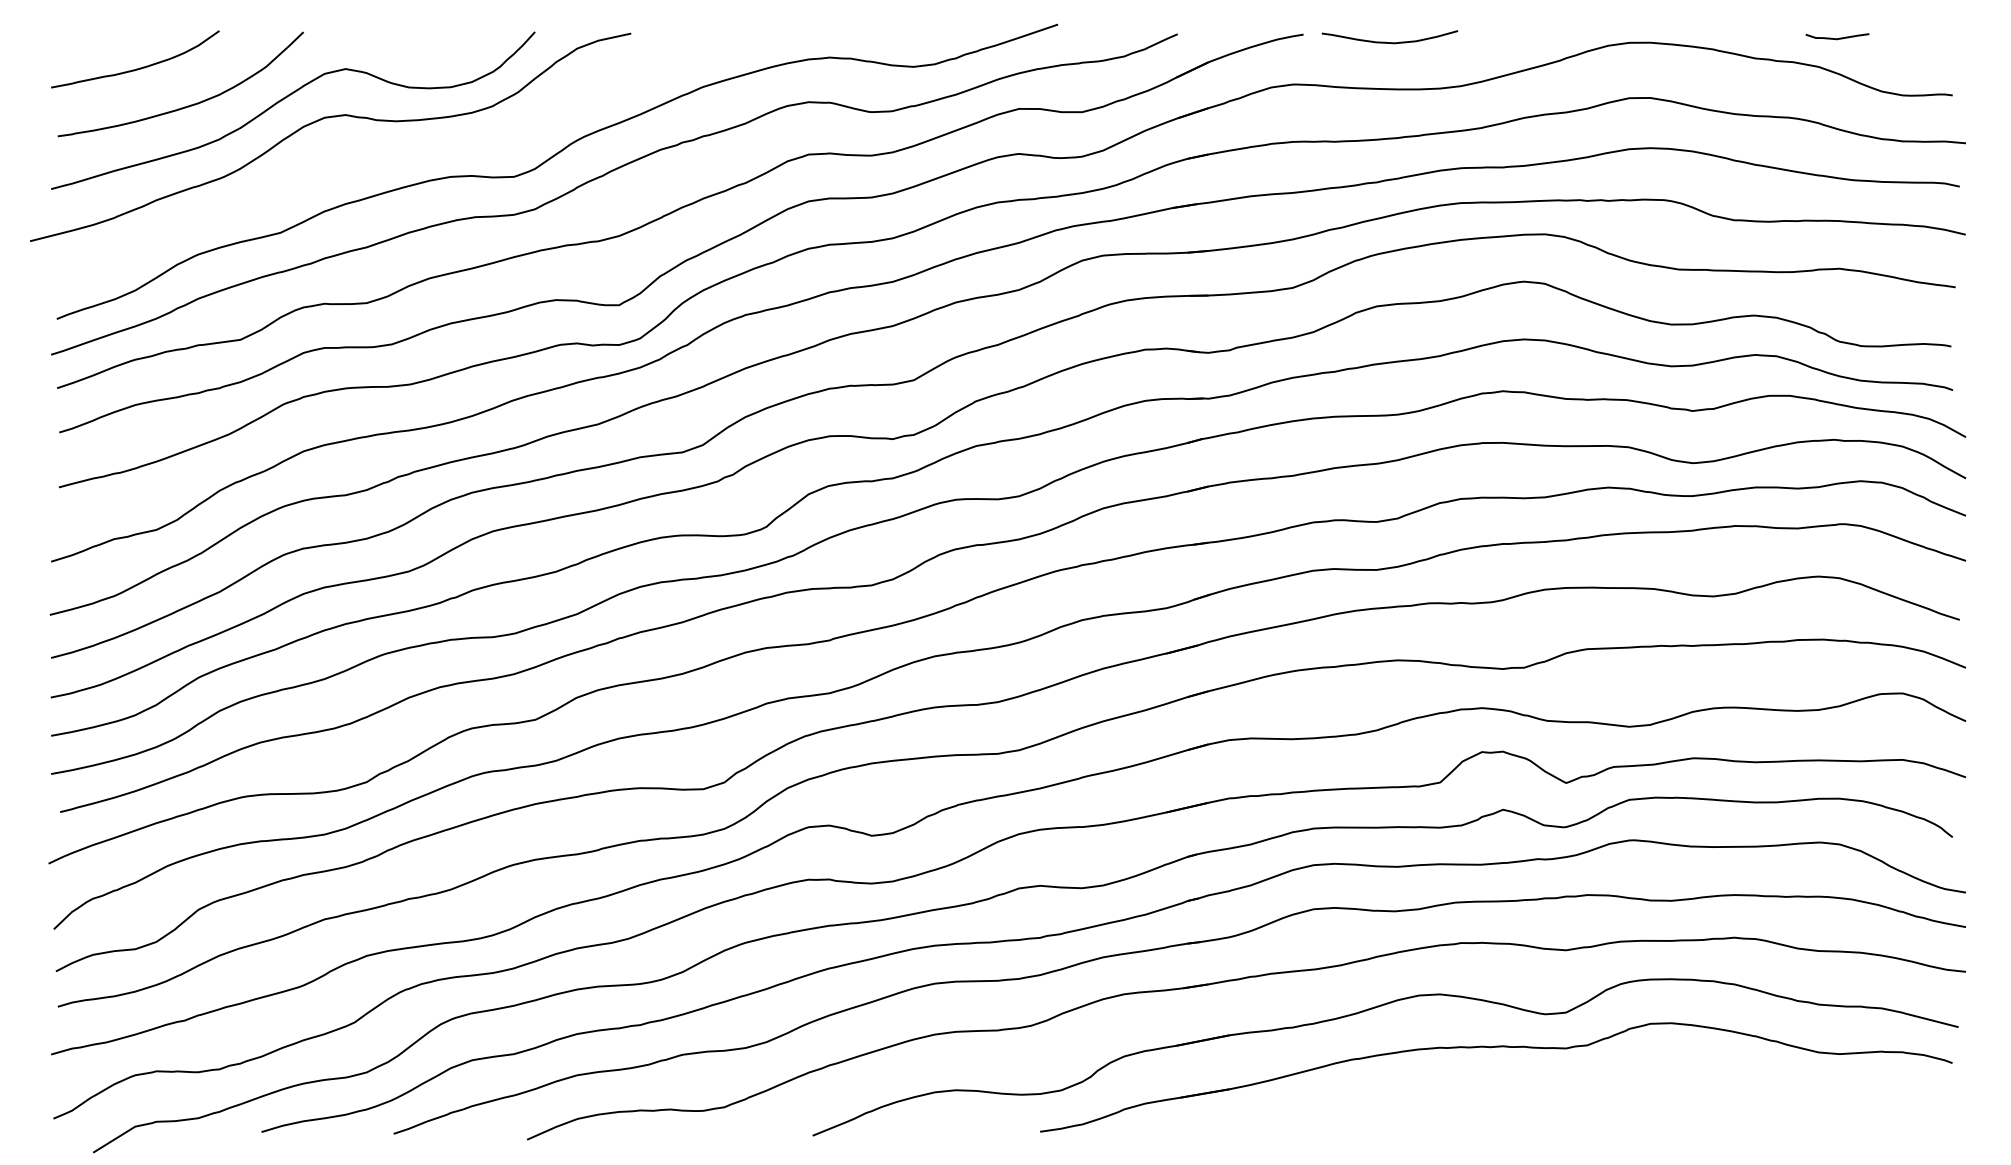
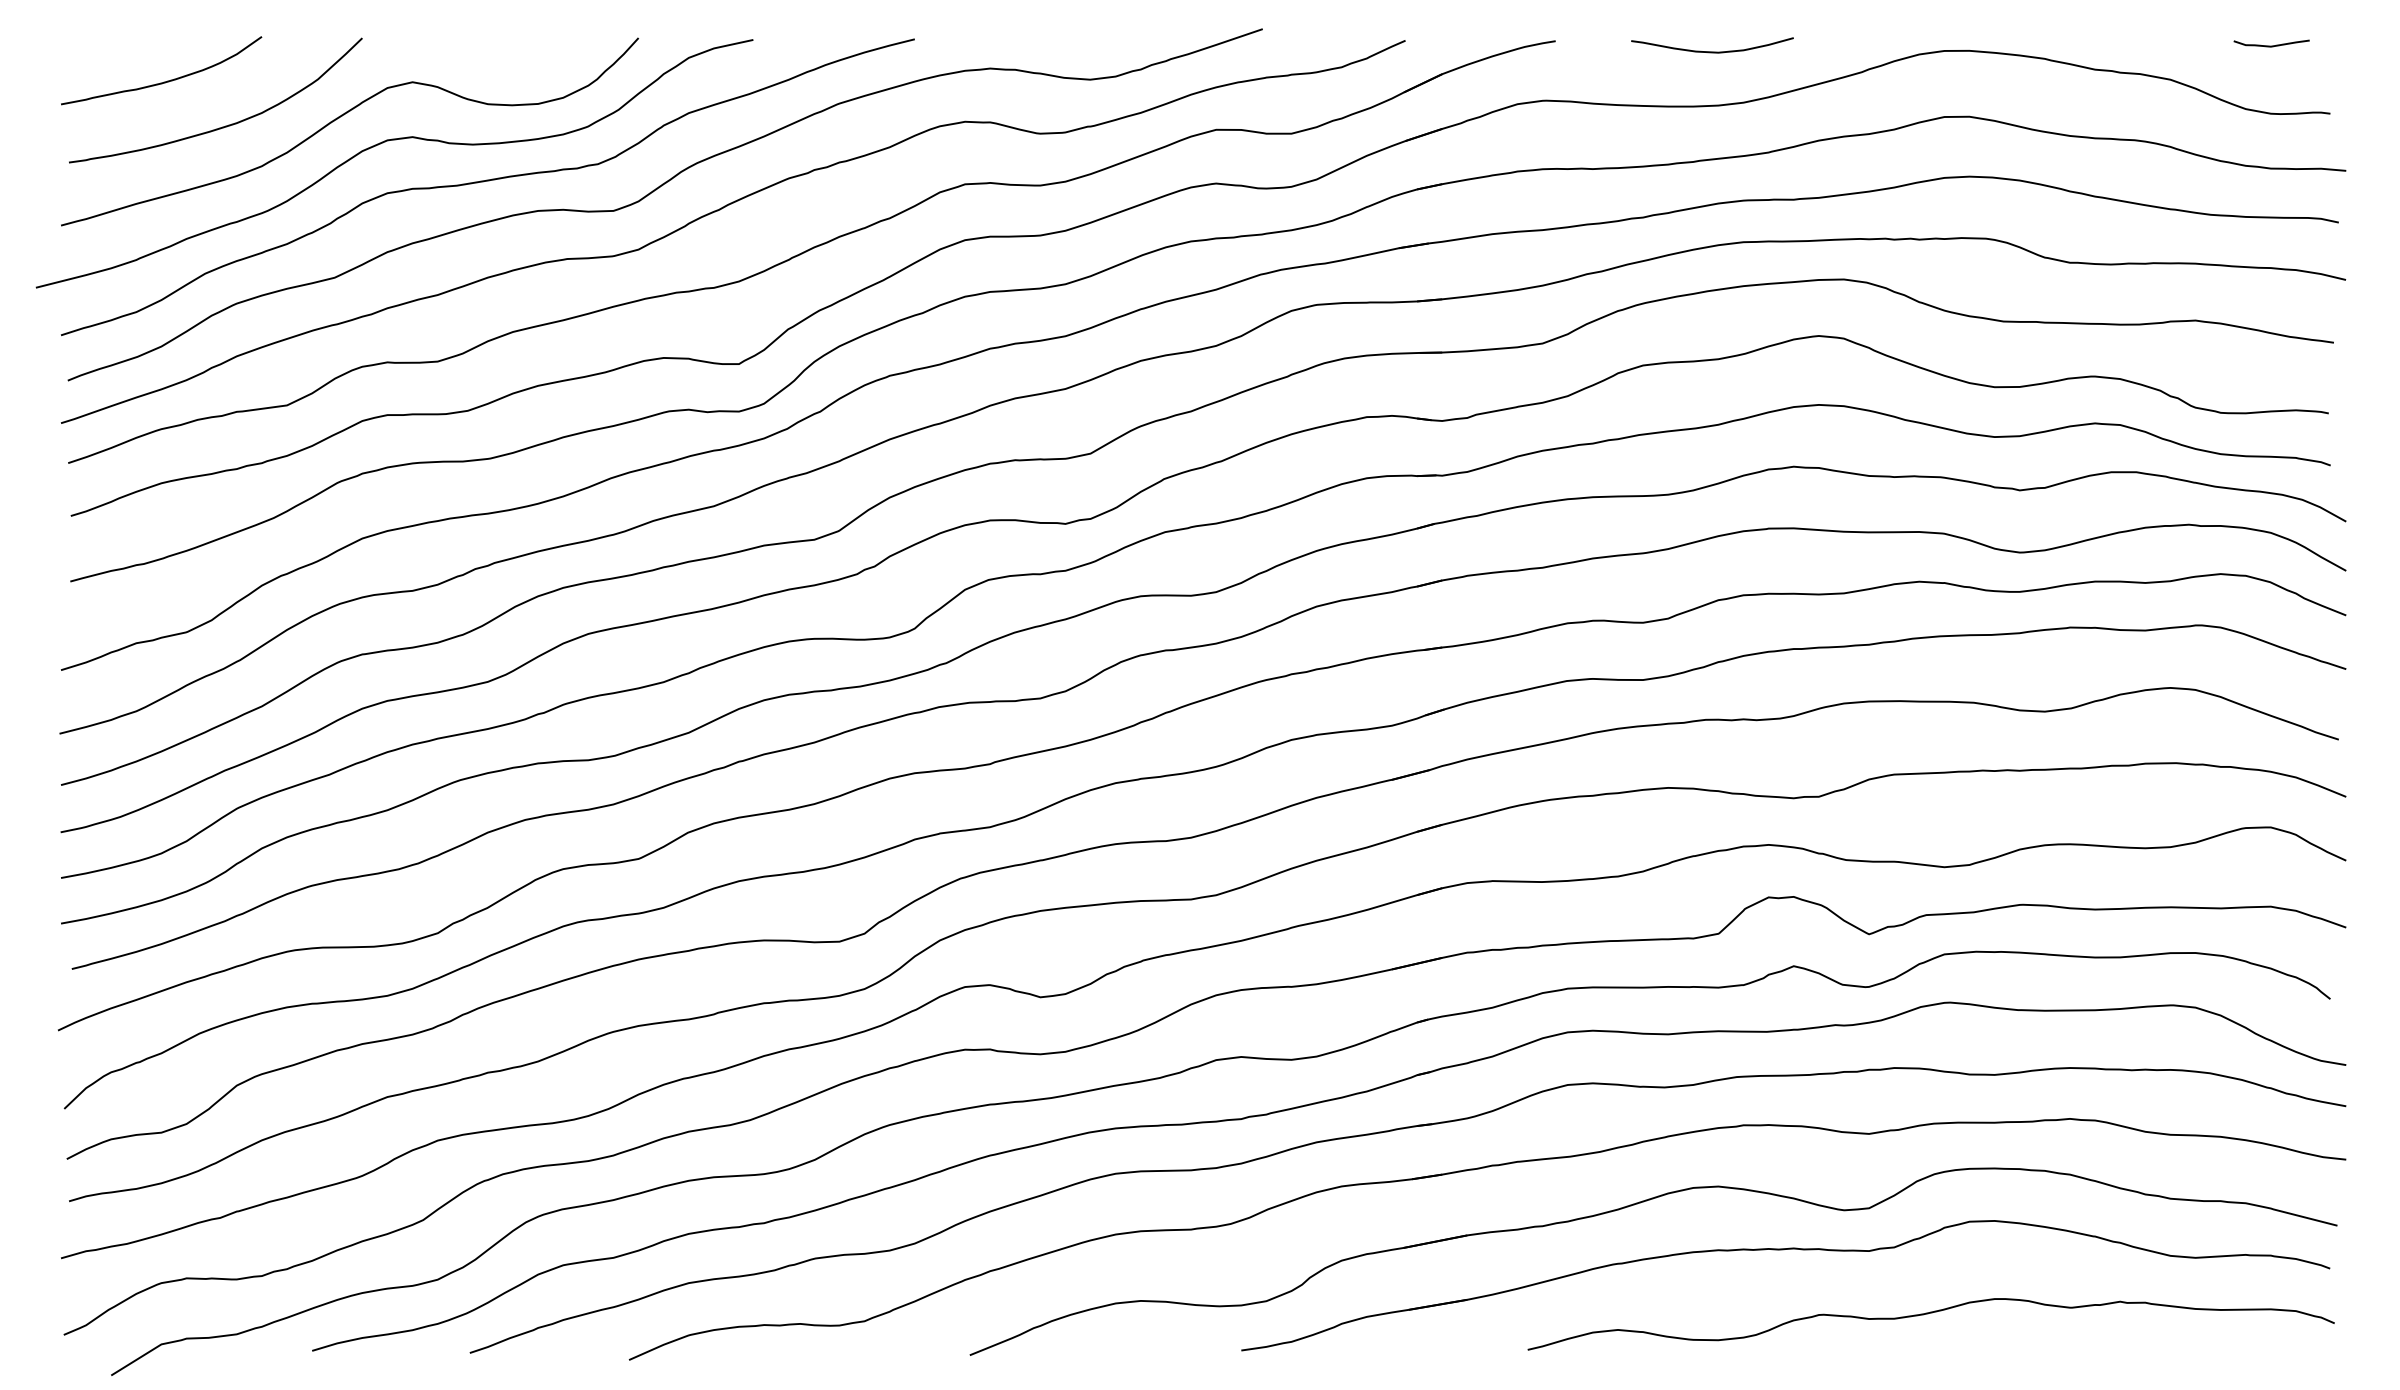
curve: (1837, 38) -> (2271, 45), moved
curve: (1389, 42) -> (1711, 51), moved
curve: (408, 152) -> (487, 181), added
curve: (1616, 1101) -> (1929, 1314), added

